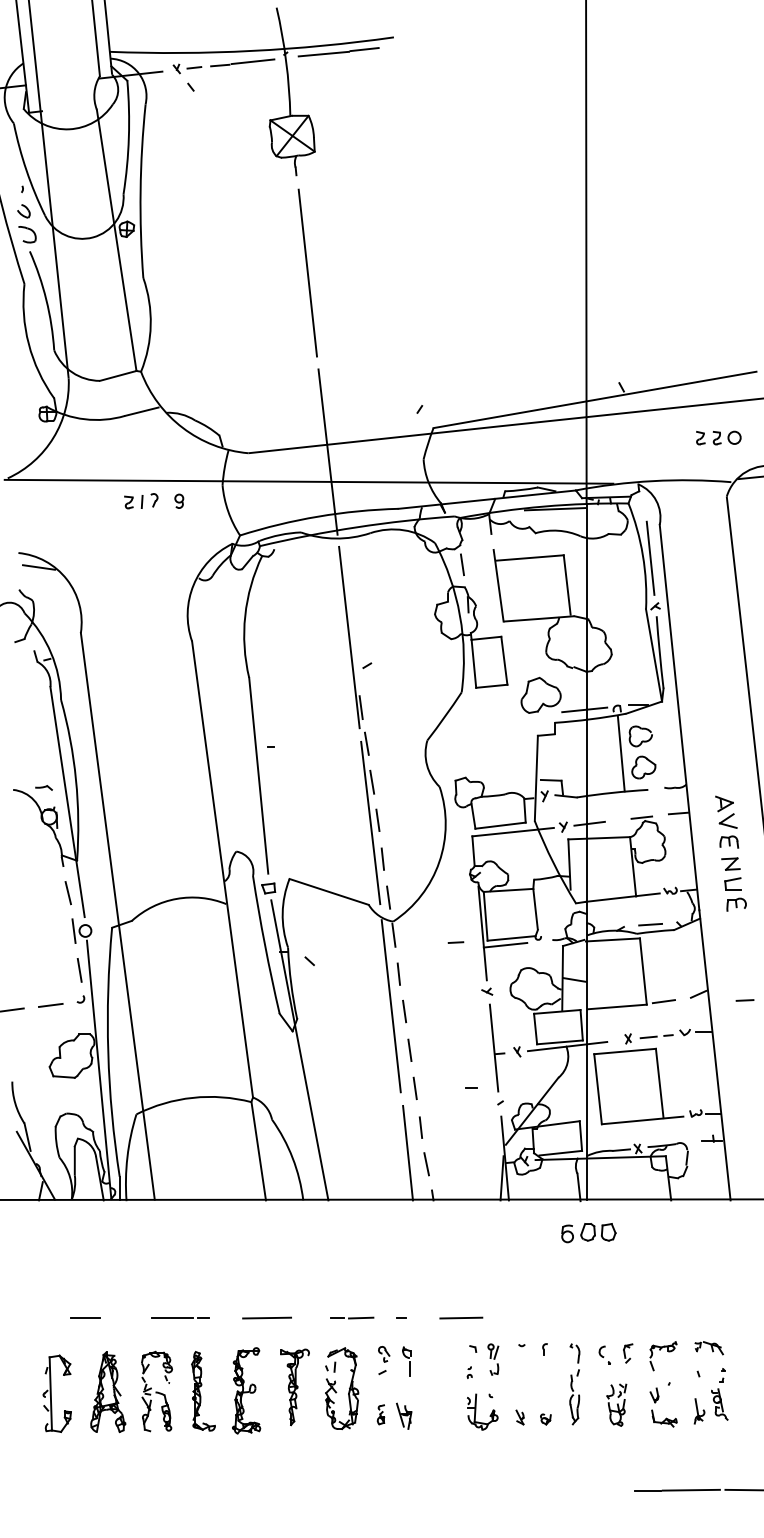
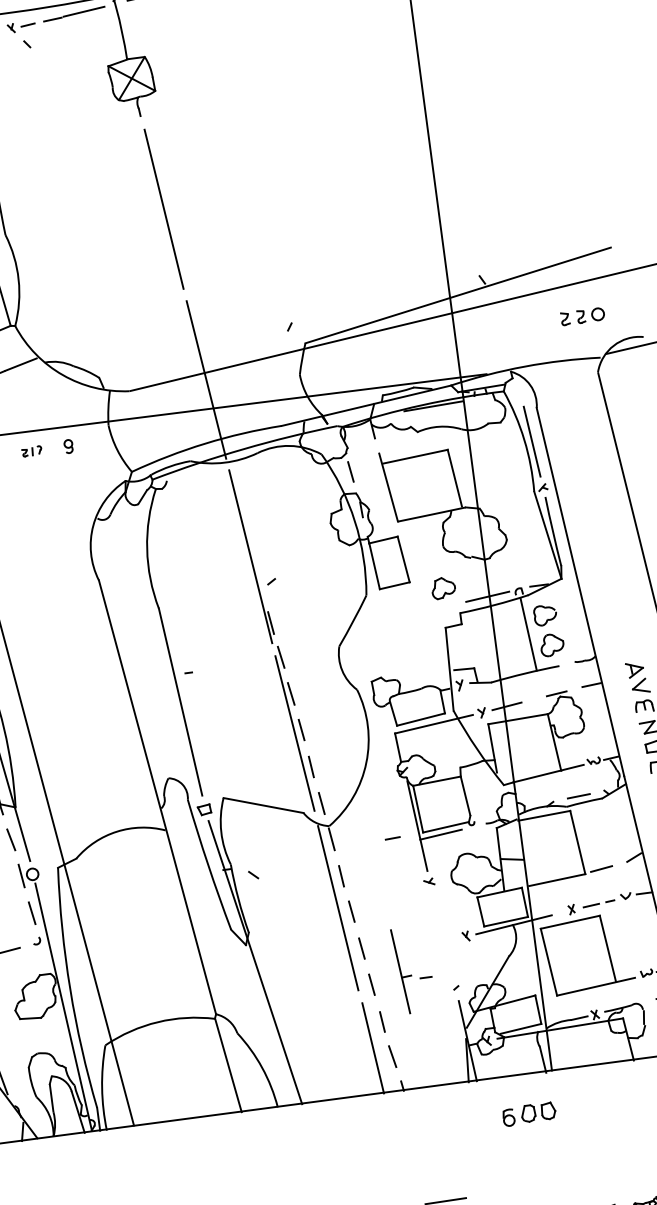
part: (141, 501) -> (32, 451), size x0.6
part: (540, 694) -> (442, 587), size x0.6
part: (497, 1047) -> (403, 970), moved
part: (588, 1233) -> (529, 1114), moved

